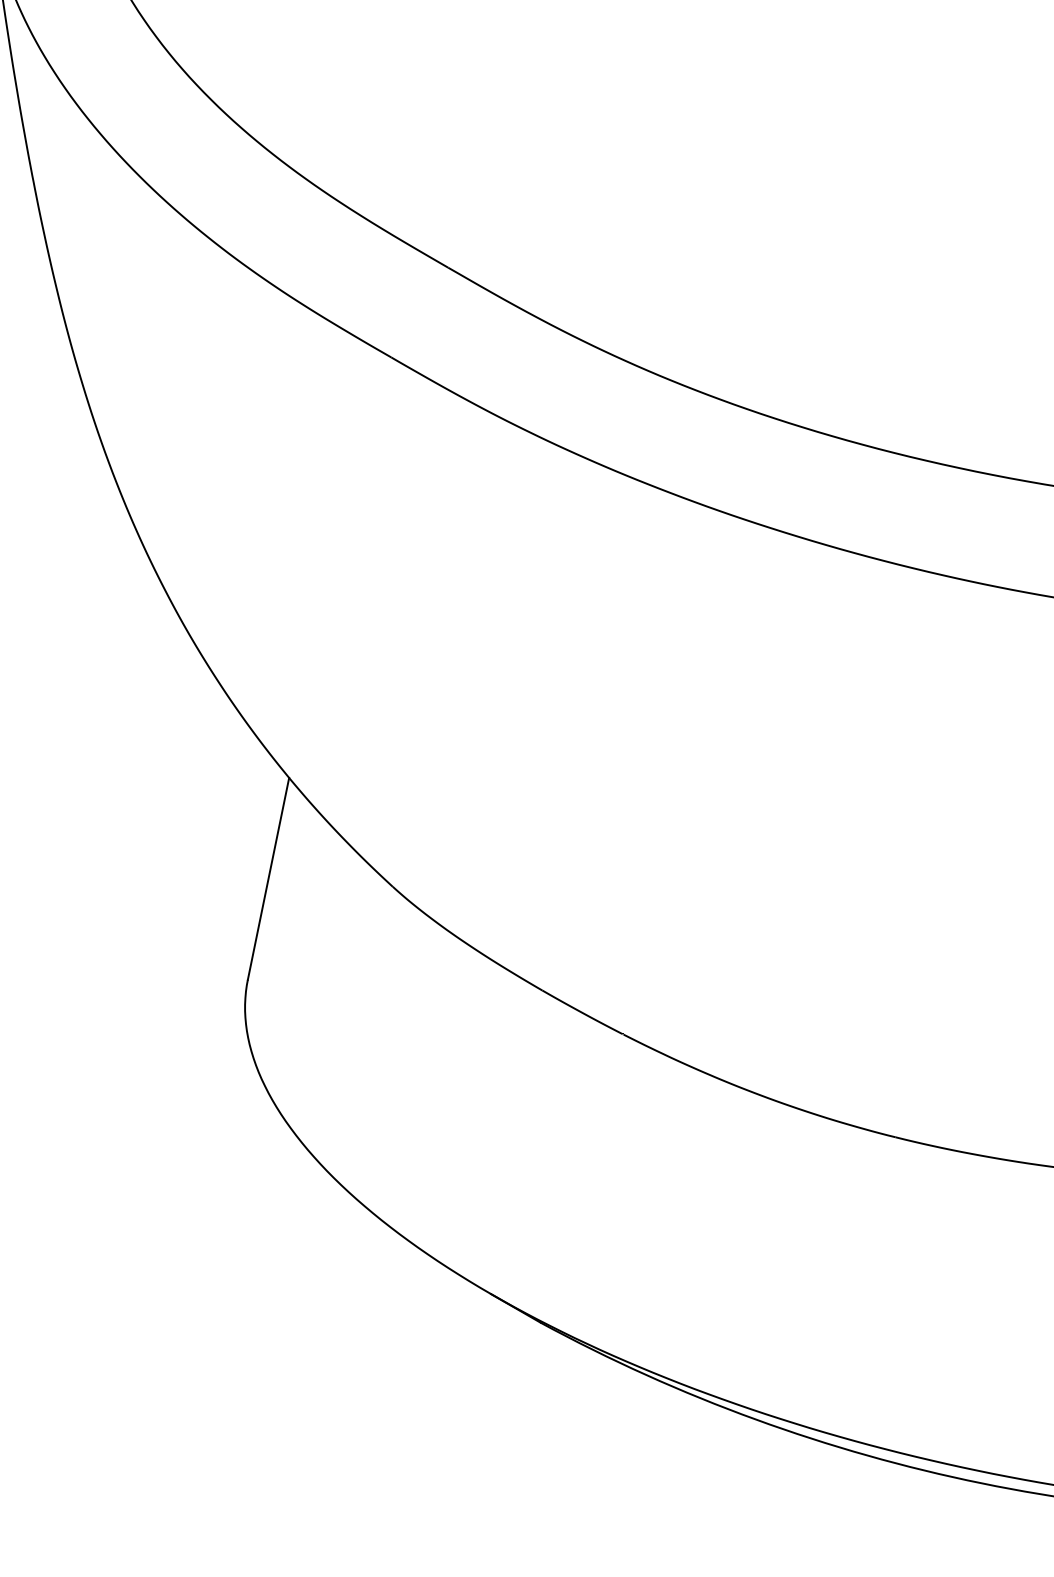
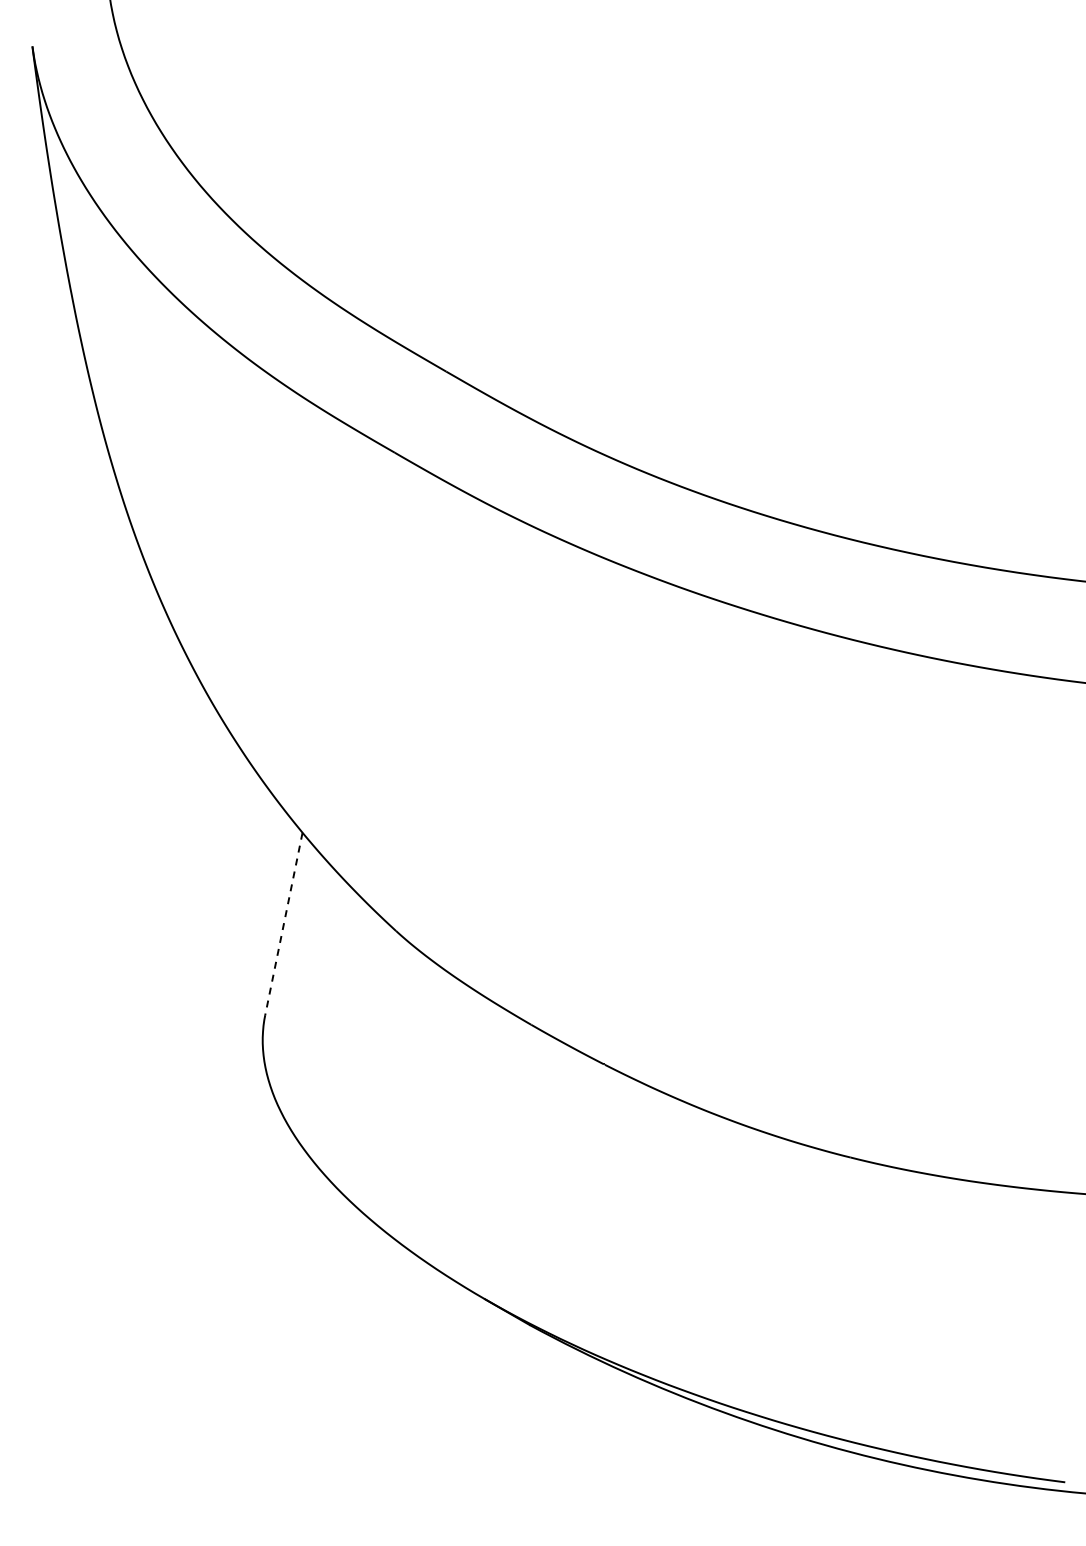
line: (268, 879) -> (283, 924), solid -> dashed

